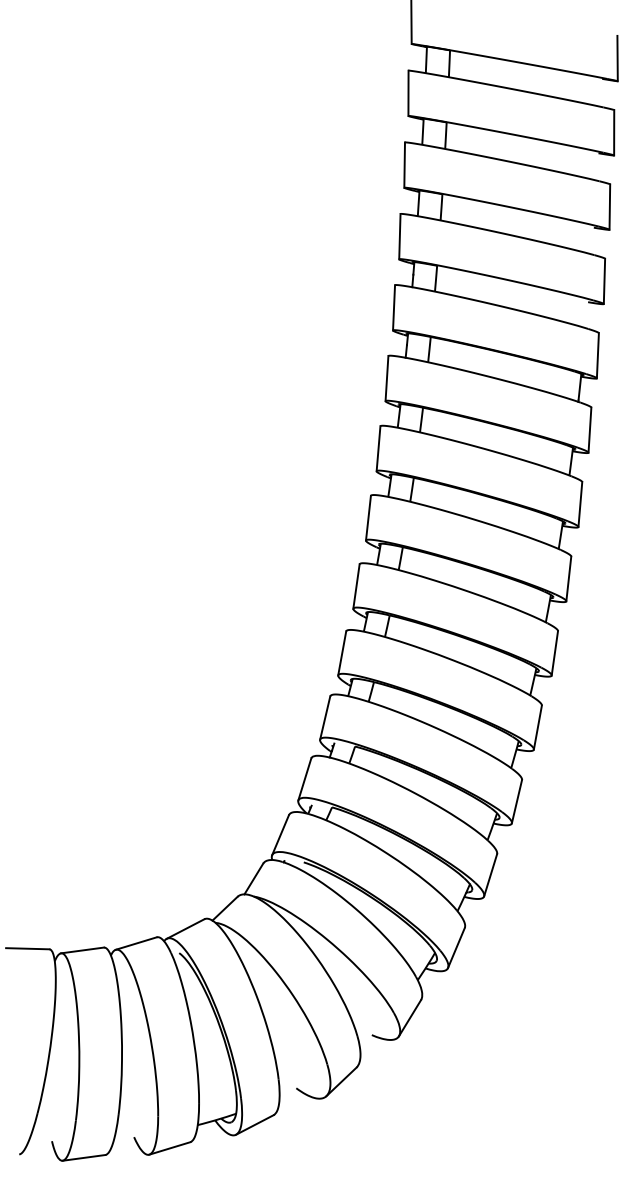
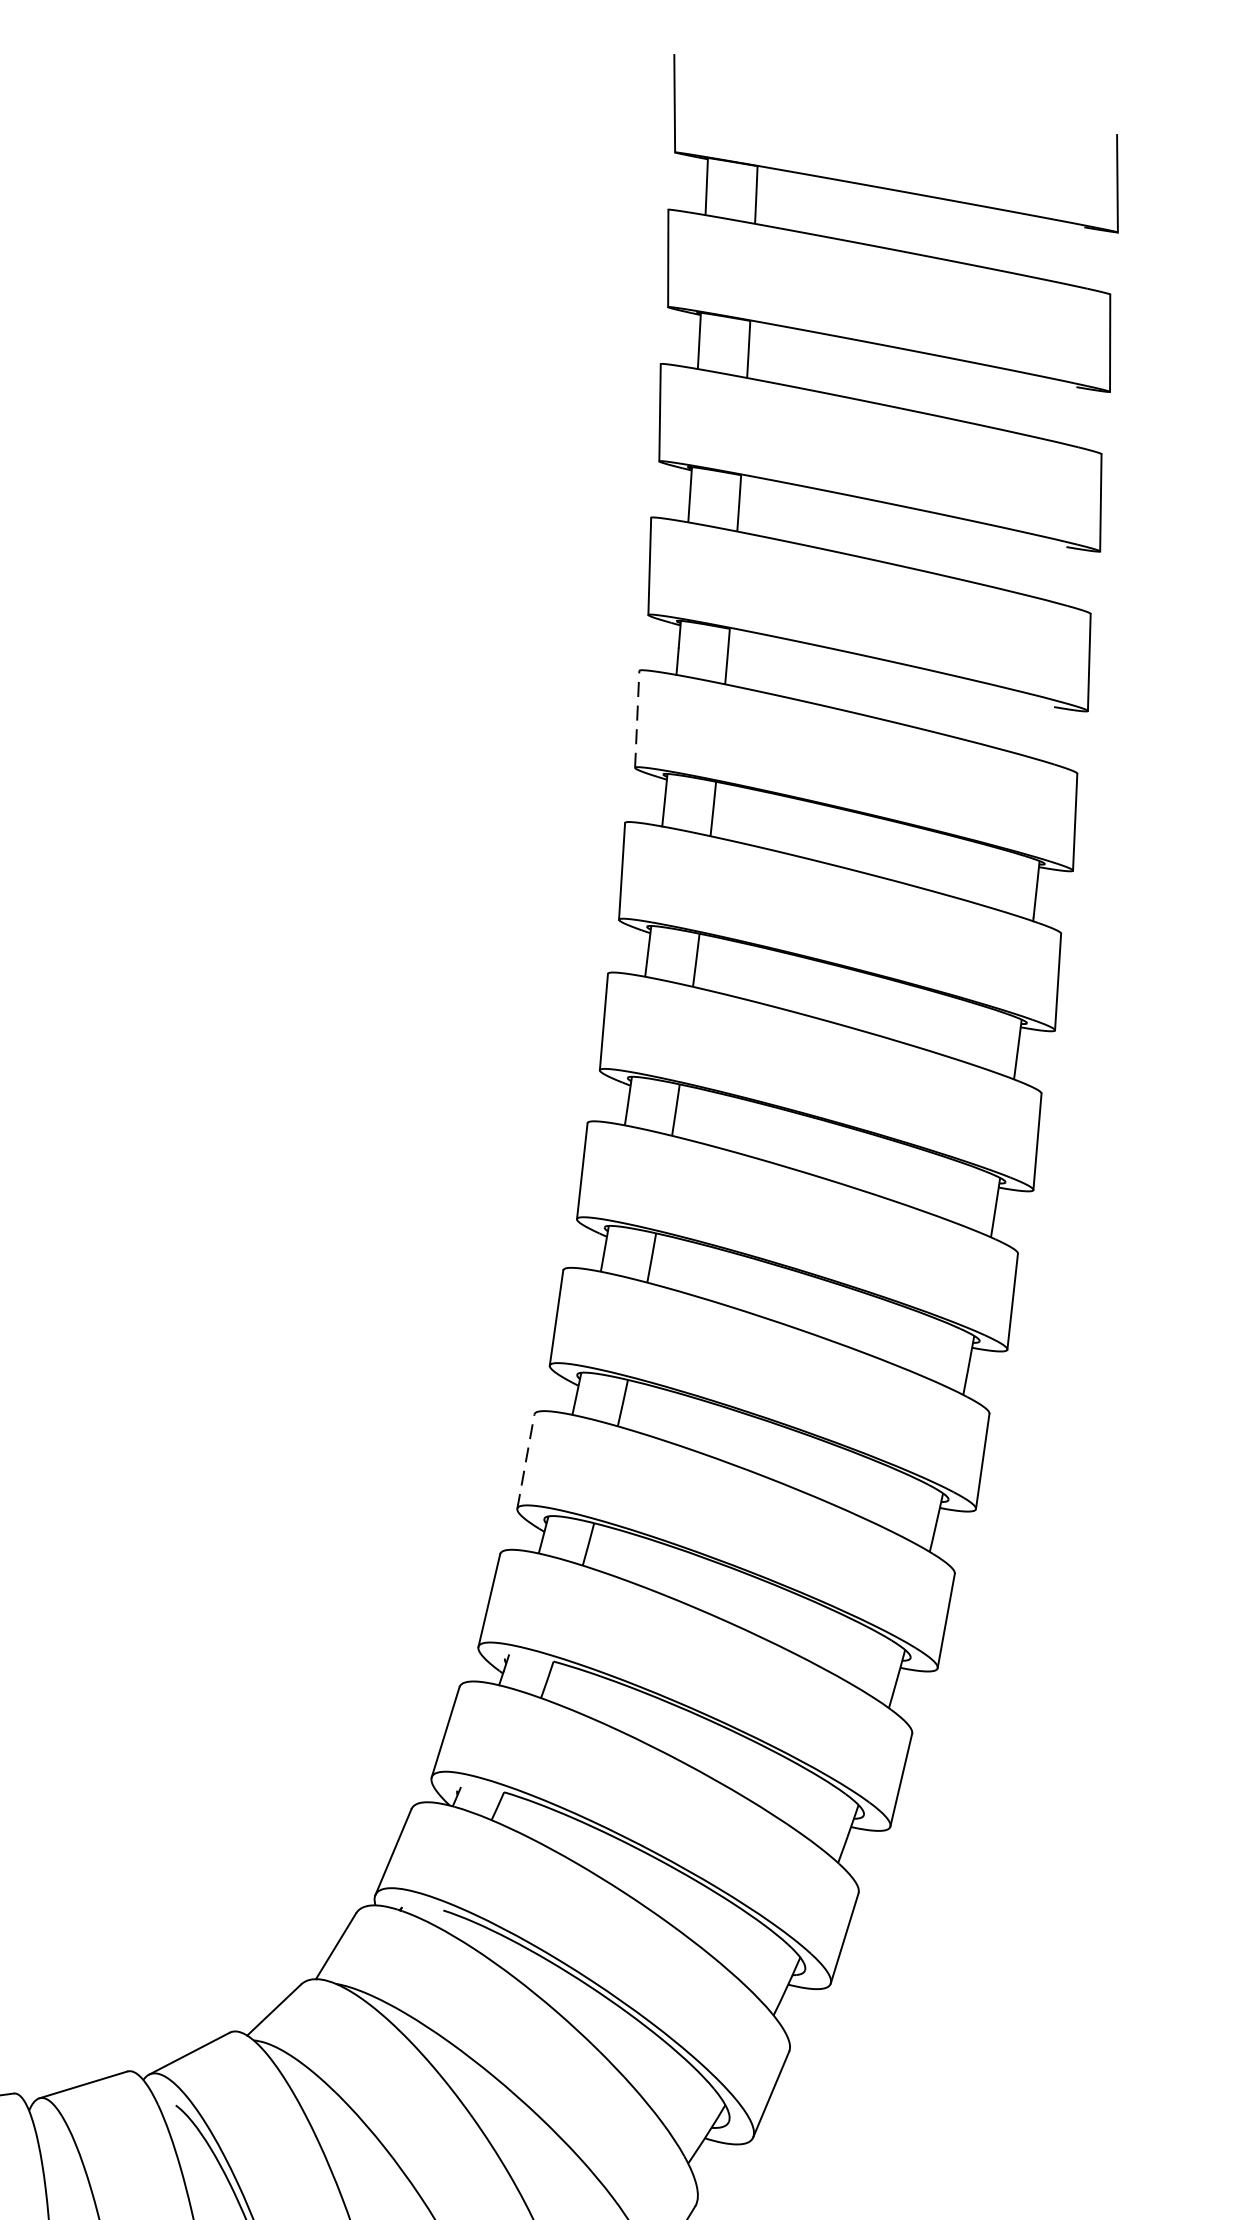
line: (394, 307) -> (638, 718), solid -> dashed
line: (342, 652) -> (526, 1459), solid -> dashed

